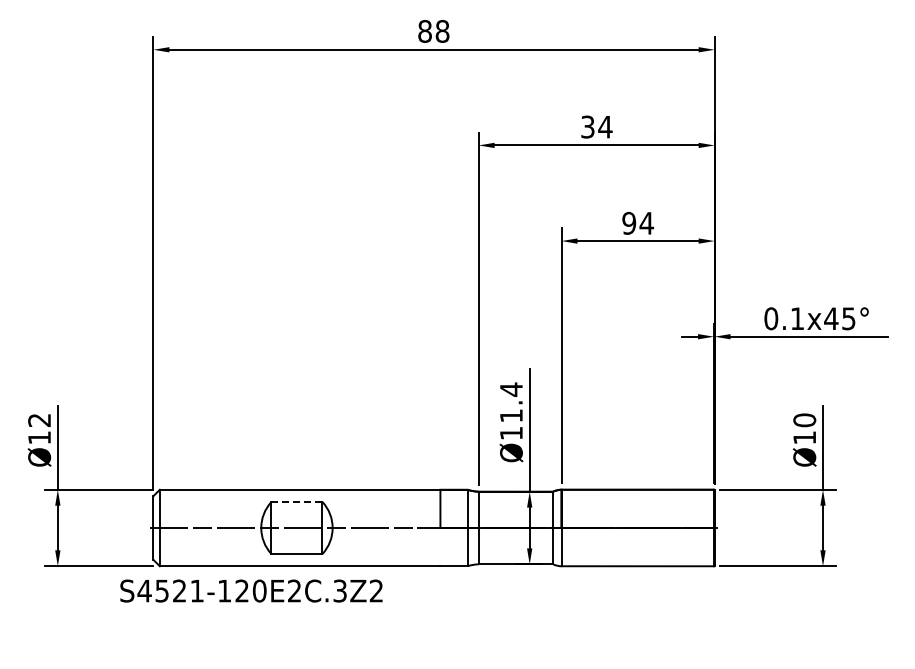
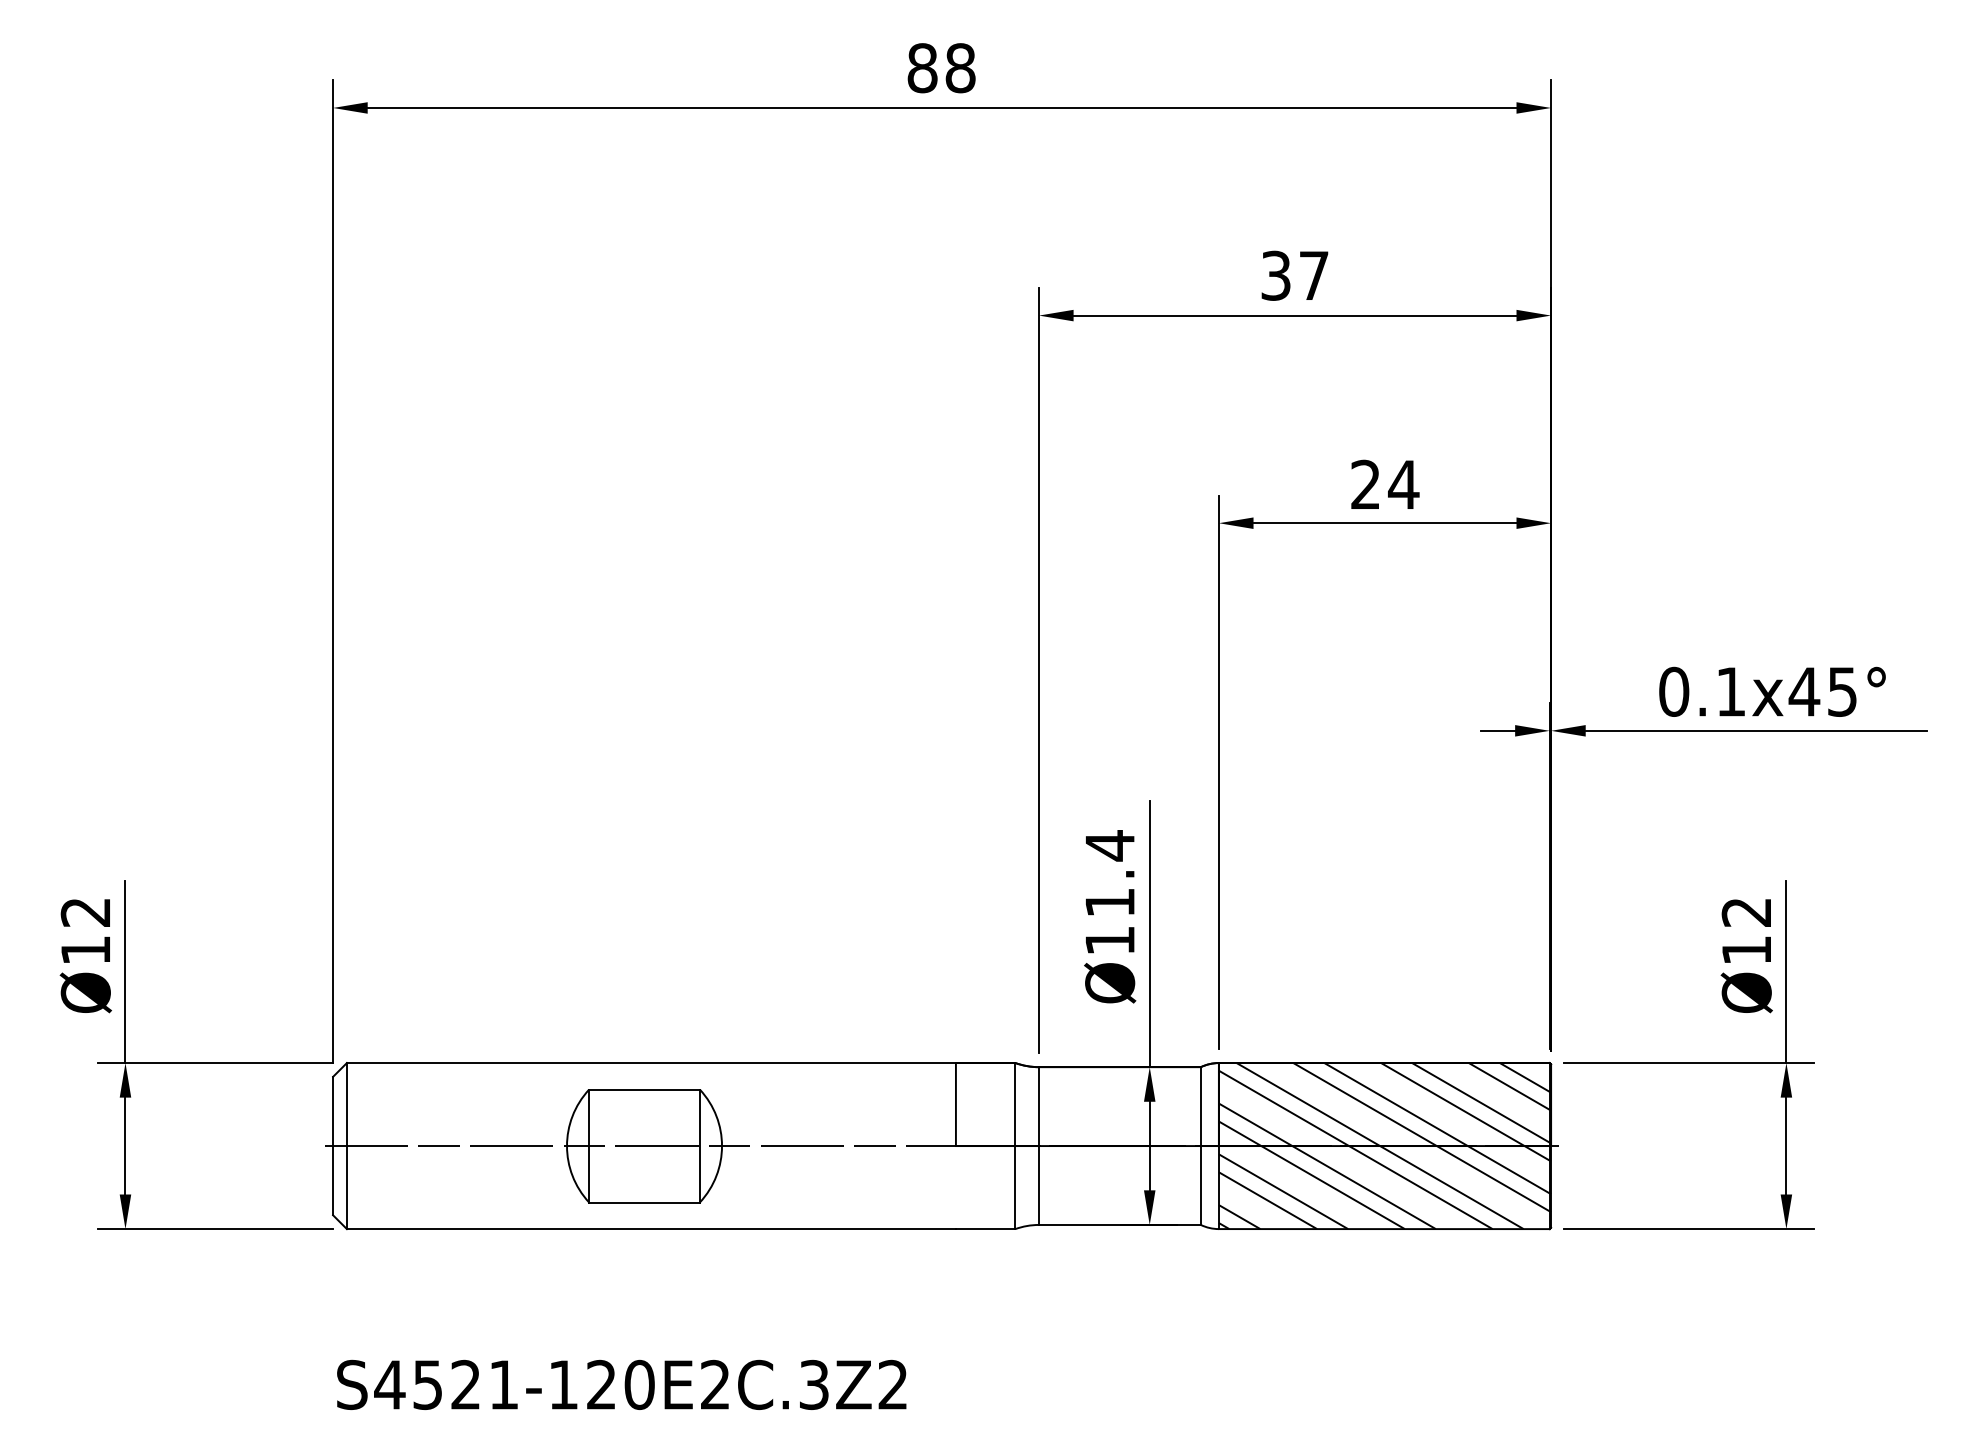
text: (605, 127) -> (1314, 276), 34 -> 37
text: (629, 223) -> (1366, 485), 94 -> 24
text: (804, 420) -> (1746, 912), Ø10 -> Ø12
line: (296, 502) -> (643, 1090), dashed -> solid
hatch: (637, 527) -> (1383, 1144), added
text: (251, 590) -> (621, 1383), moved

